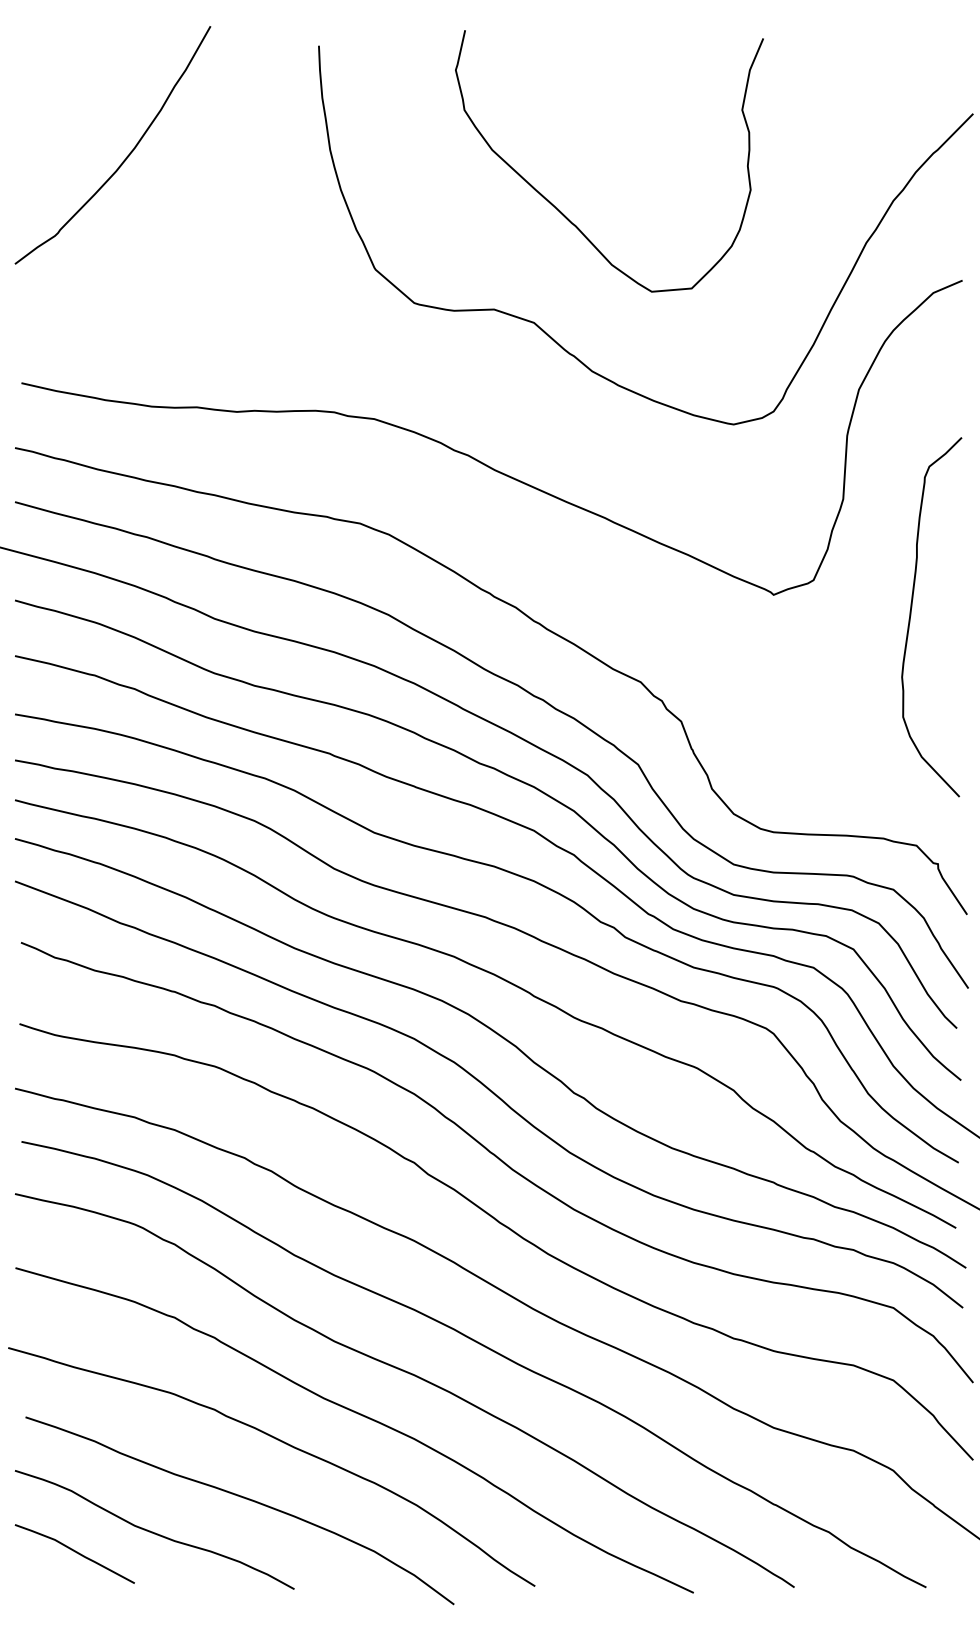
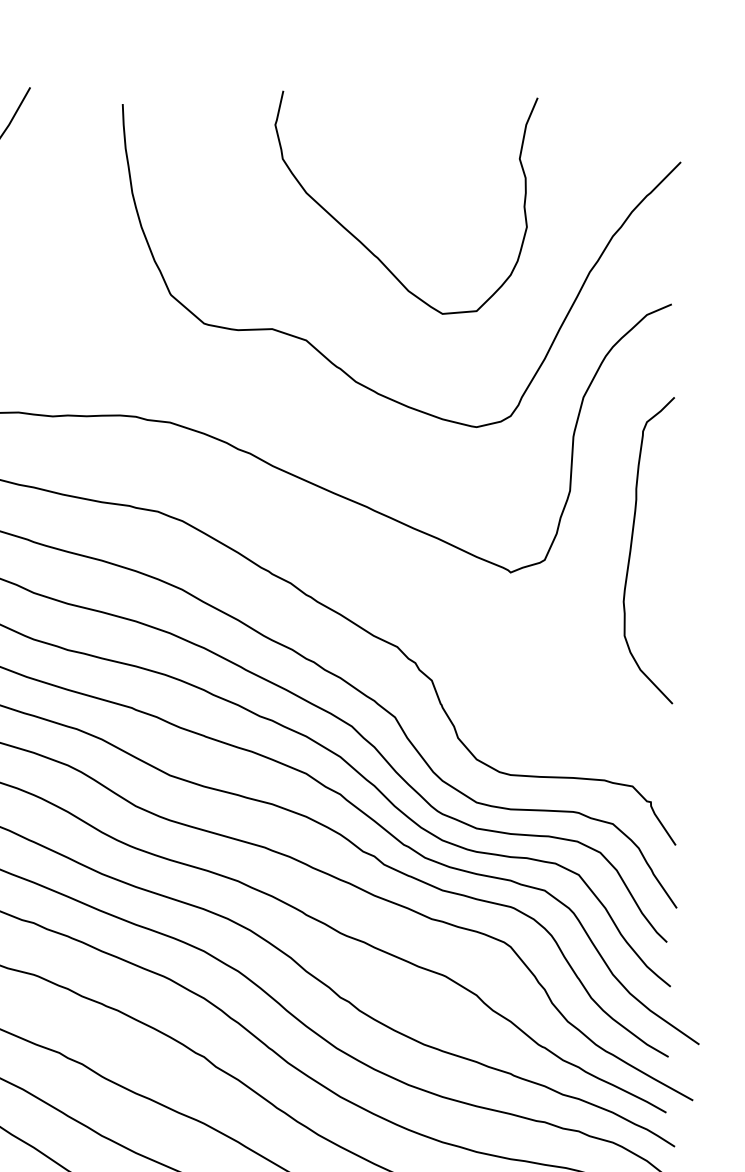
curve: (560, 210) -> (364, 244), moved
curve: (911, 615) -> (631, 549), moved

